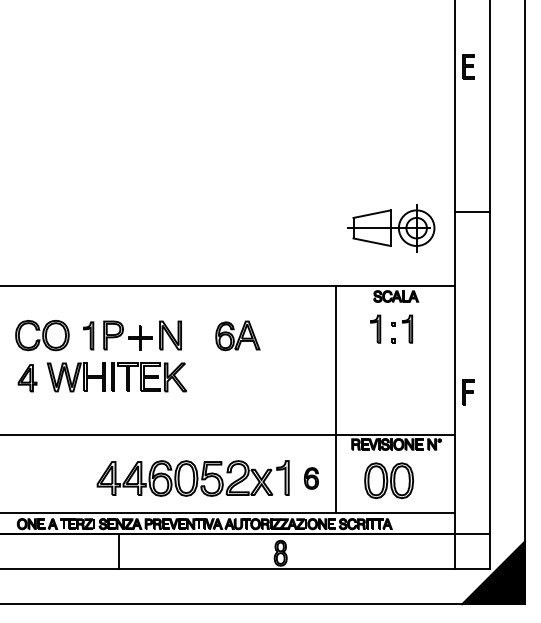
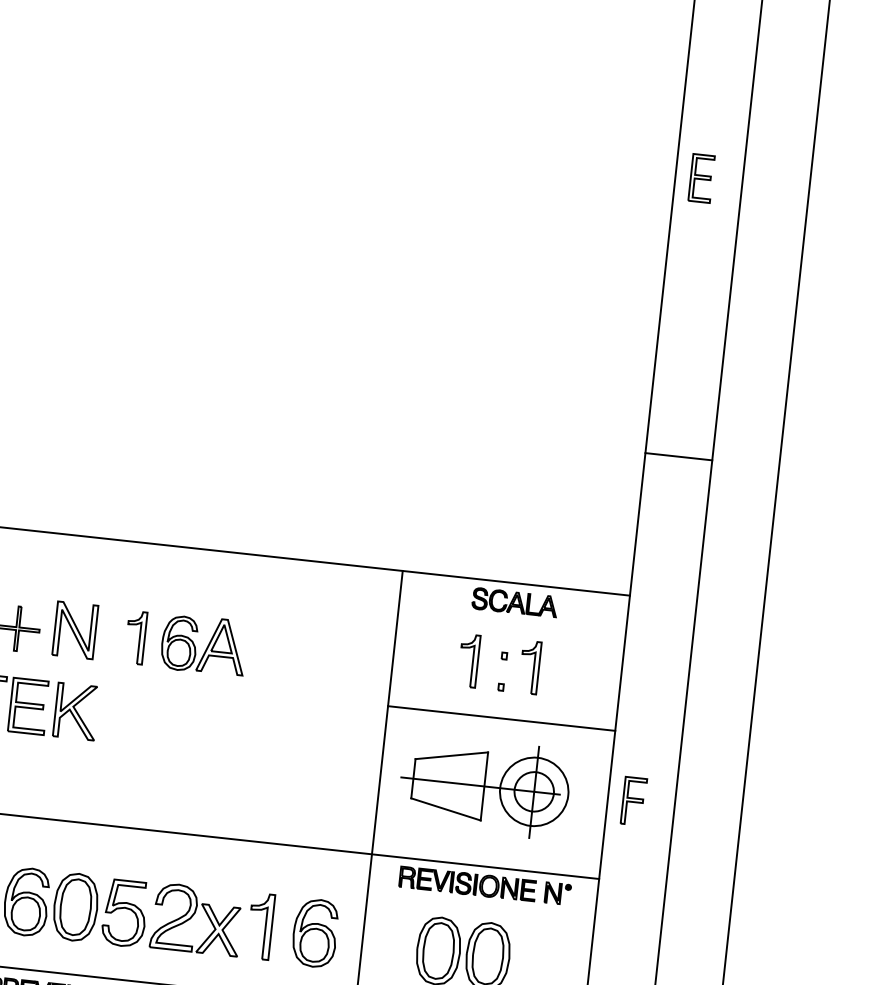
part: (391, 228) -> (486, 787), moved
part: (201, 335) -> (134, 636), added
line: (395, 357) -> (501, 719), added
part: (311, 478) -> (315, 933), size x1.67

